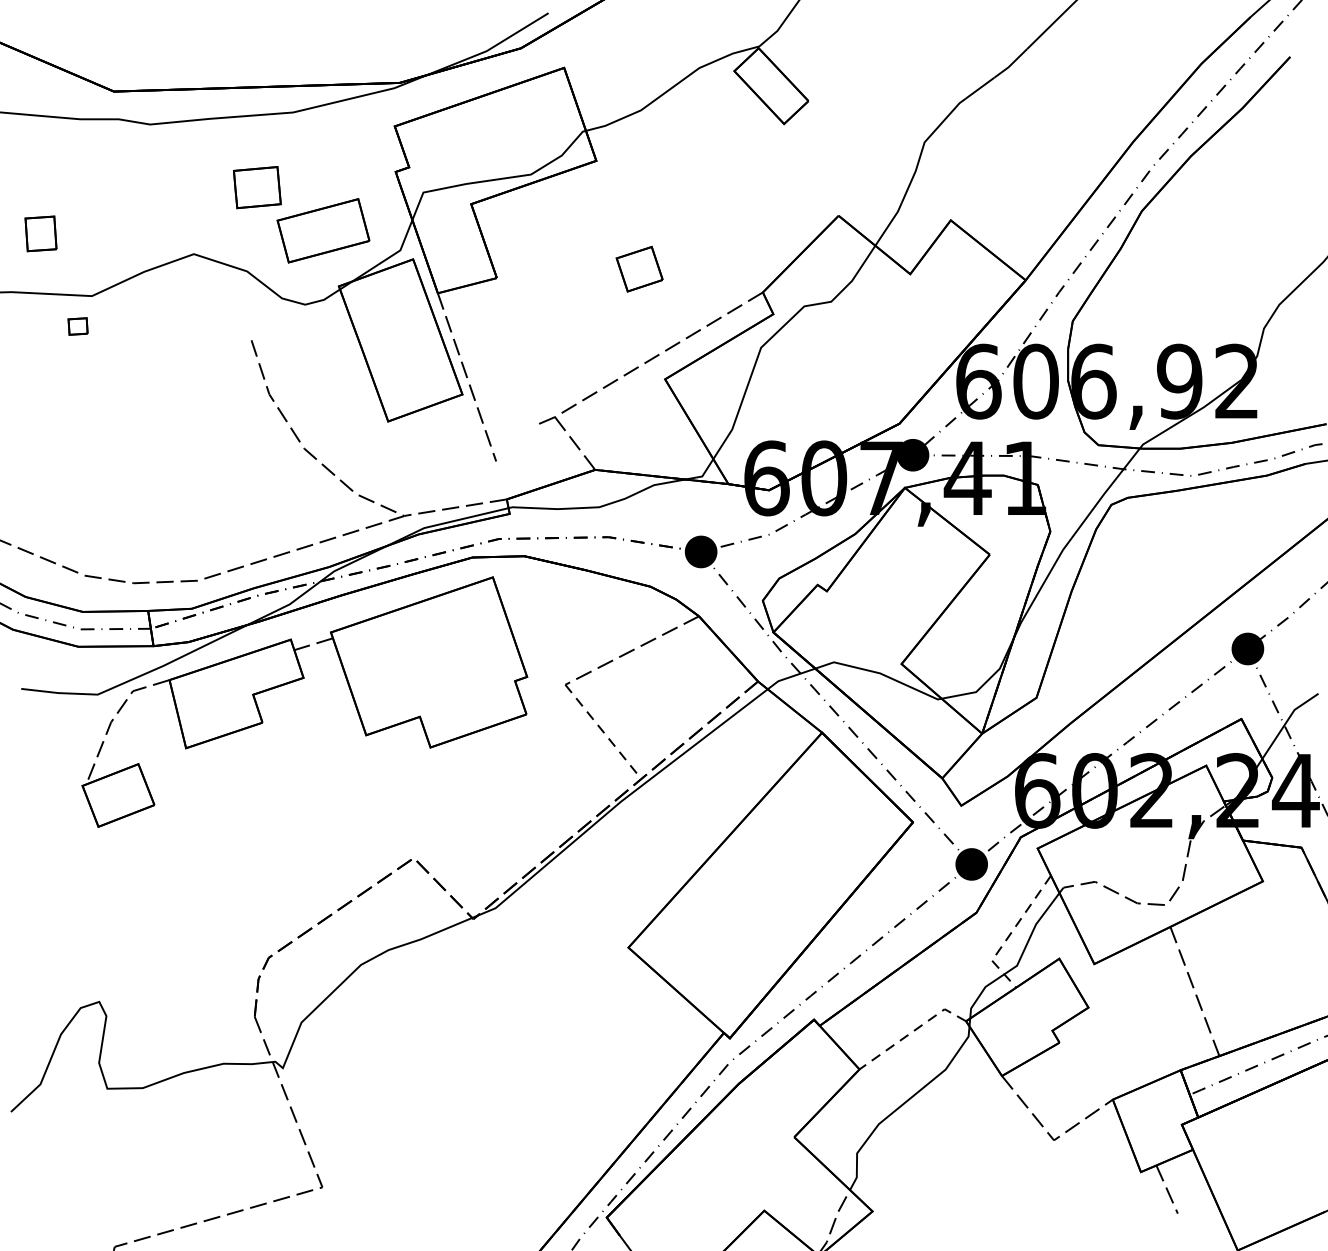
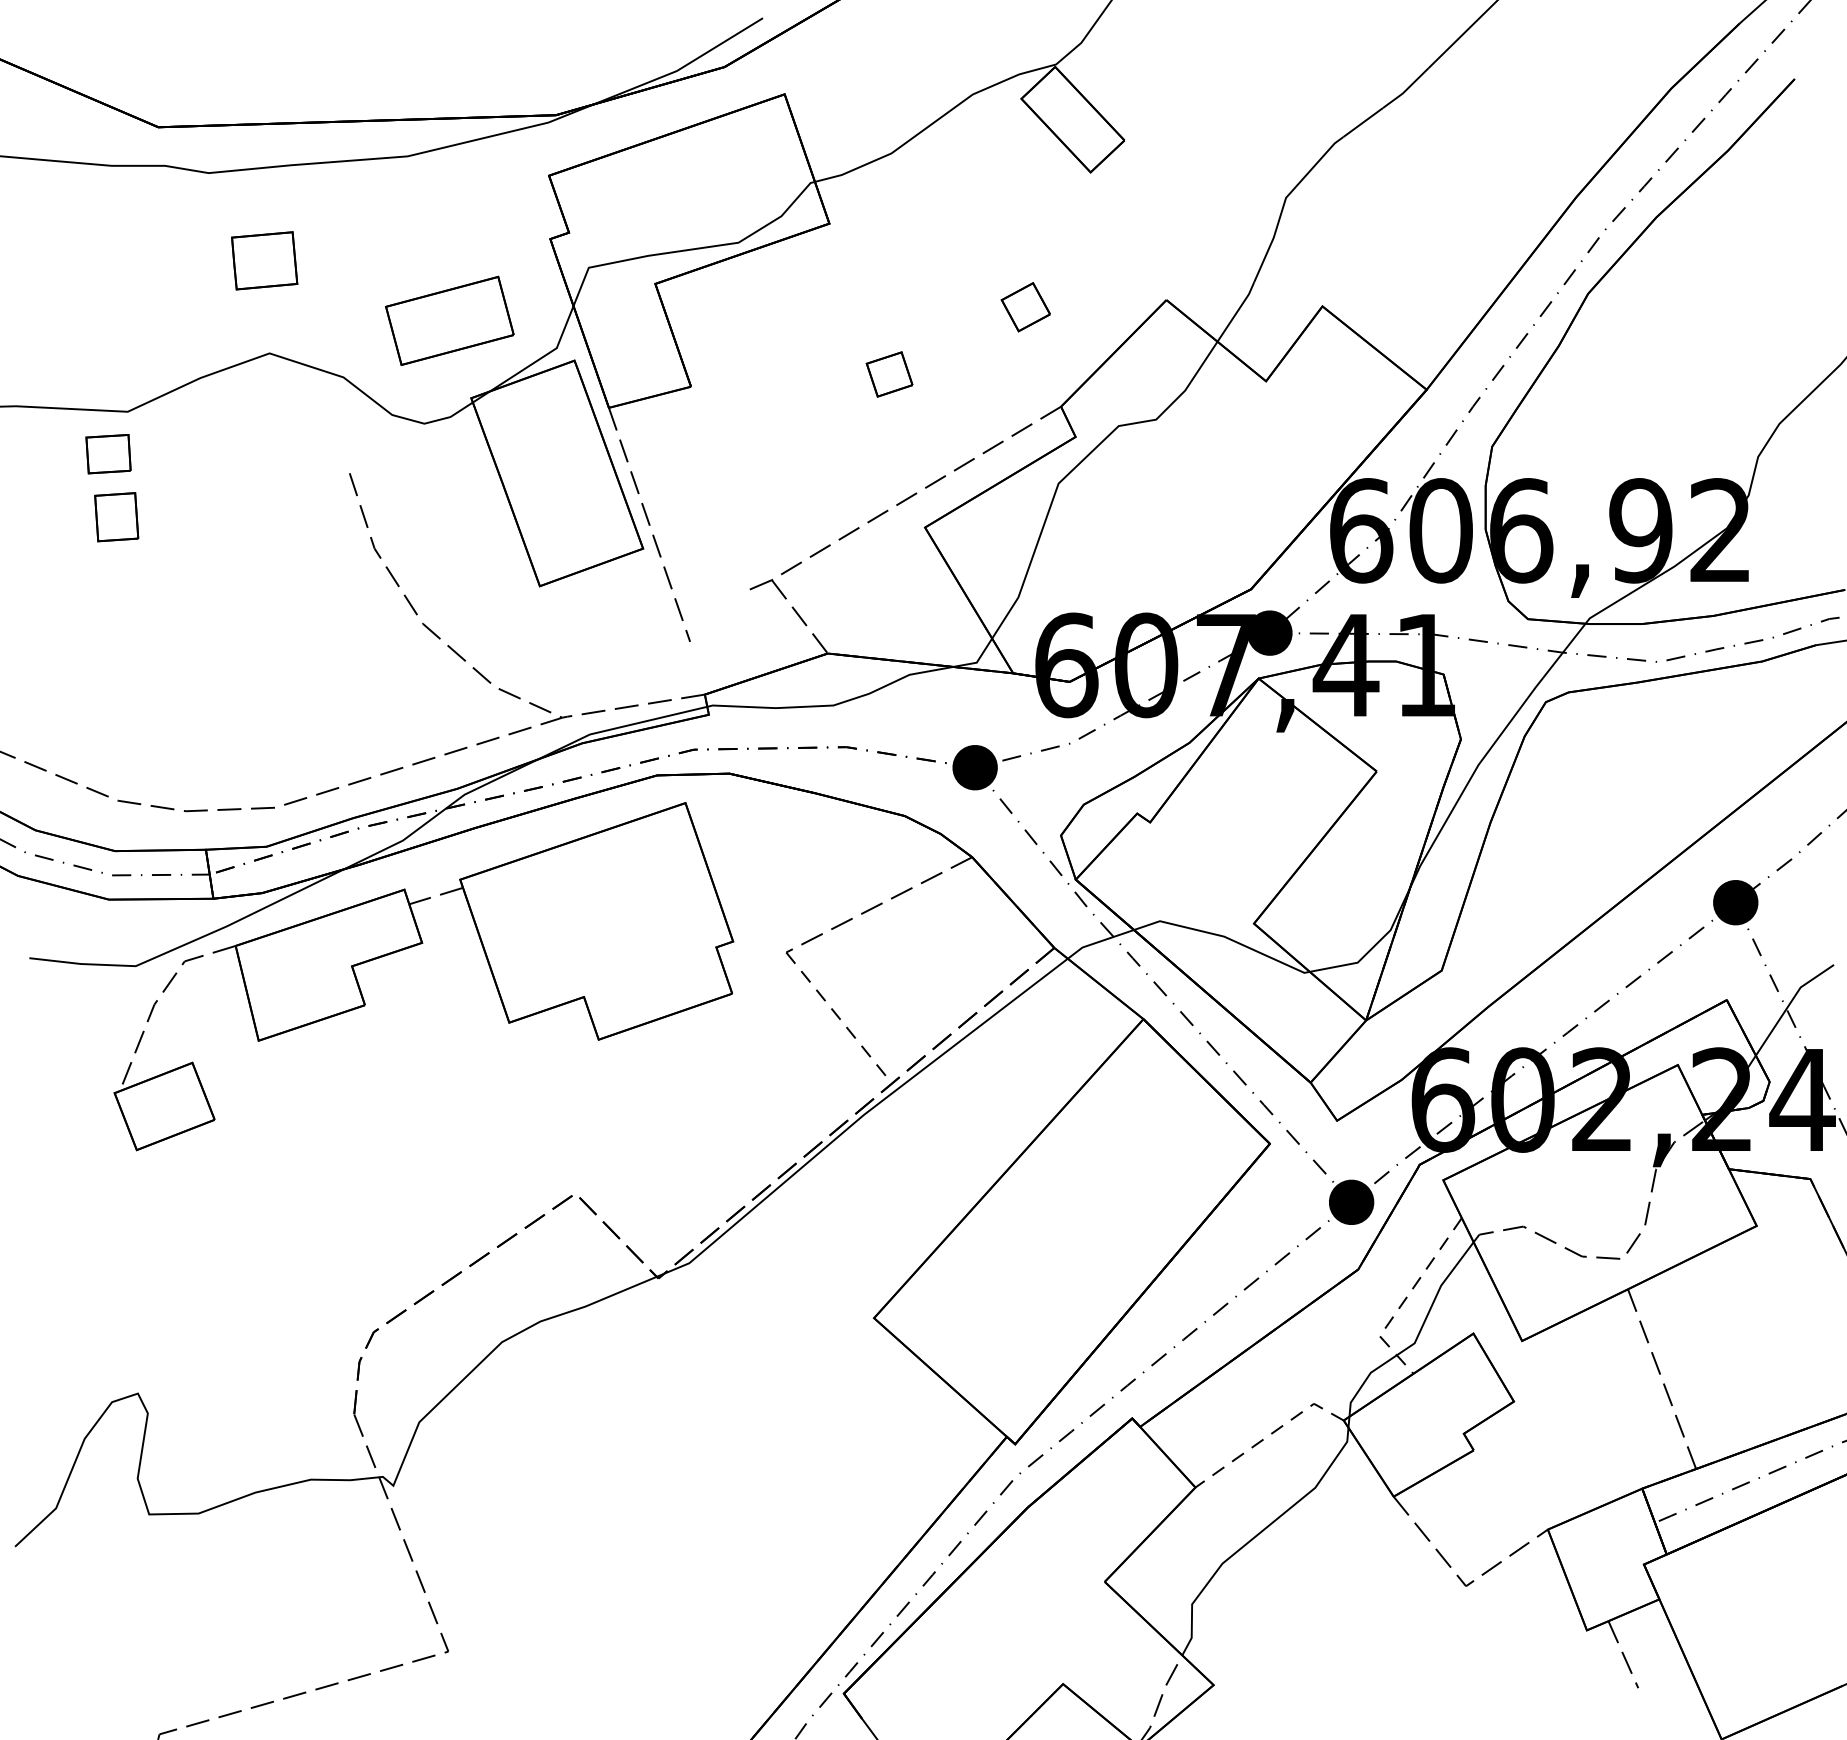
part: (257, 187) -> (264, 260), moved
part: (737, 220) -> (1025, 306), added
part: (40, 233) -> (115, 516), moved
part: (639, 269) -> (889, 374), size x0.71
part: (77, 326) -> (107, 454), size x1.67

